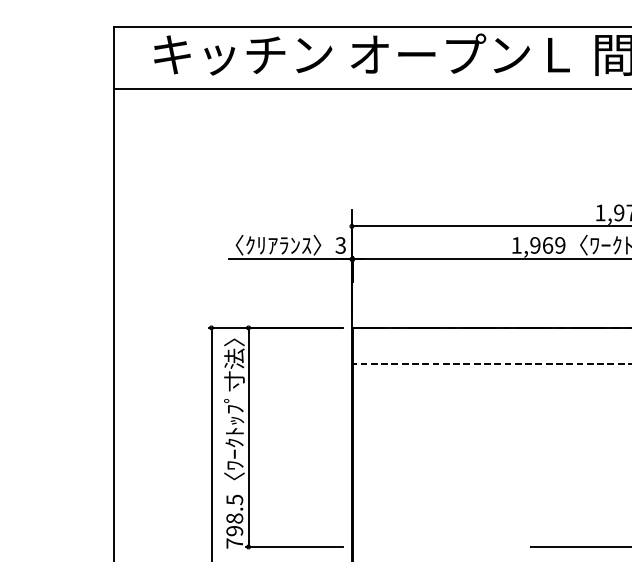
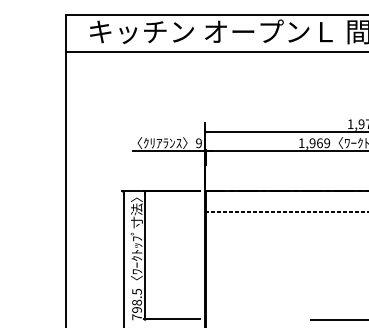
text: (339, 245) -> (198, 143), 3 -> 9

